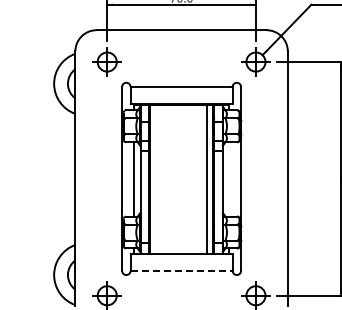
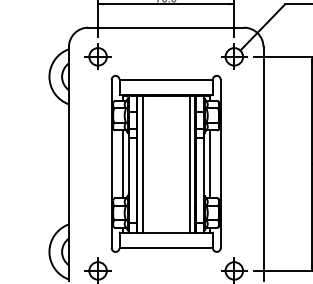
line: (156, 179) -> (143, 164), added
line: (228, 179) -> (209, 164), added
line: (181, 270) -> (166, 247), dashed -> solid

